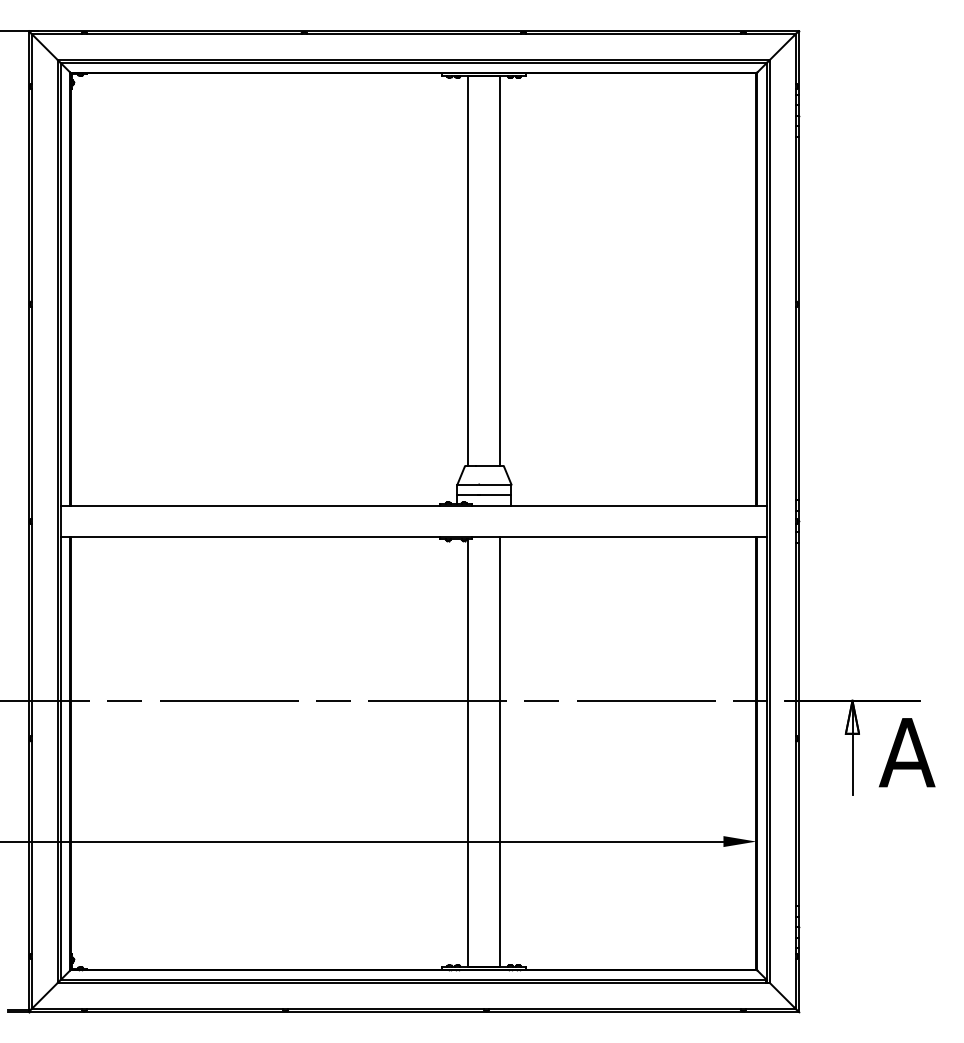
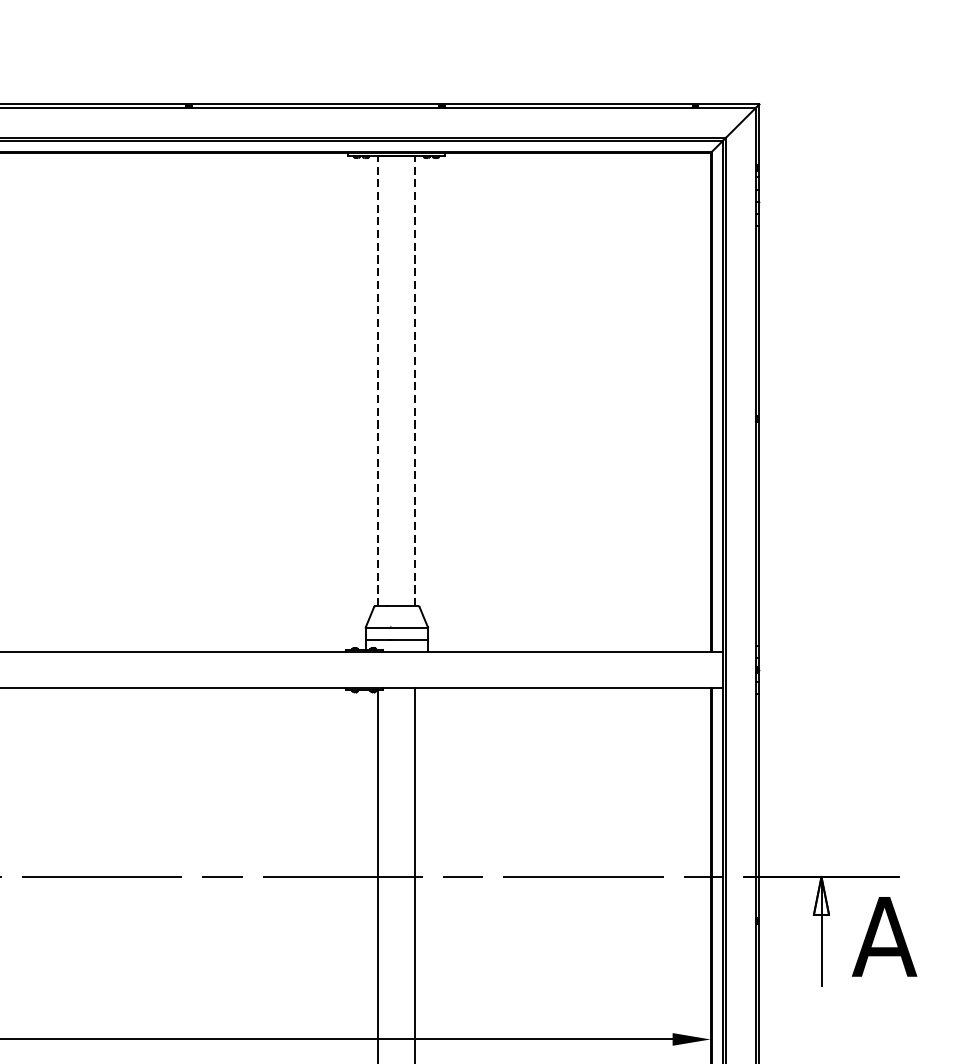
line: (468, 270) -> (378, 380), solid -> dashed
line: (499, 270) -> (414, 380), solid -> dashed

